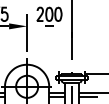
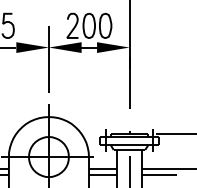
fill: (36, 26) -> (65, 47), added
fill: (62, 26) -> (112, 47), added

